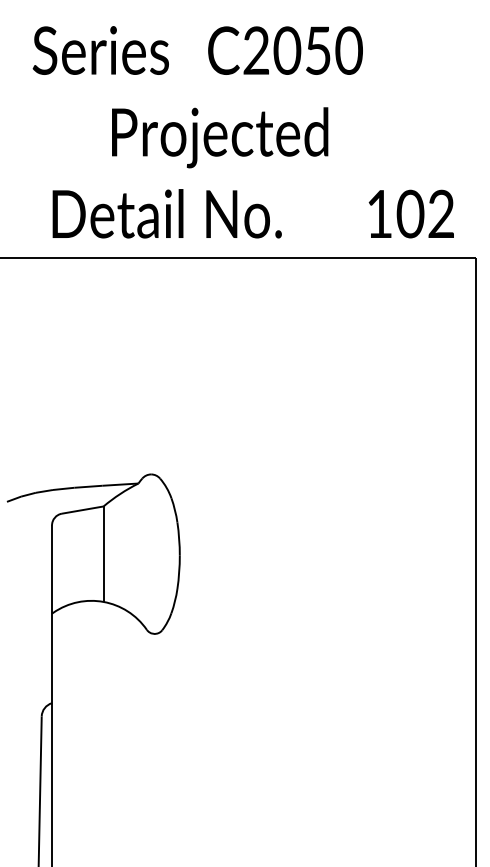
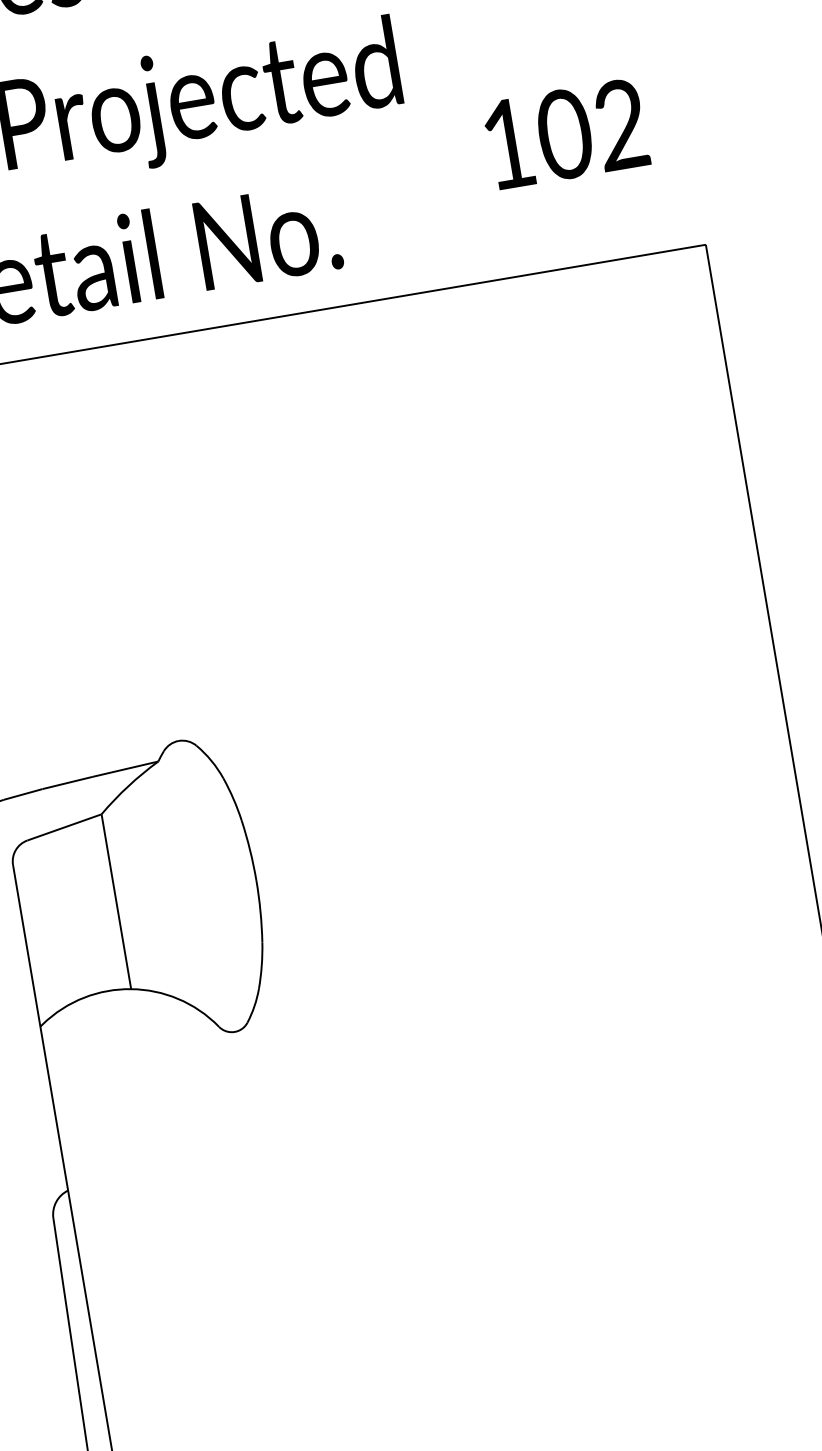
text: (410, 213) -> (564, 133), moved

